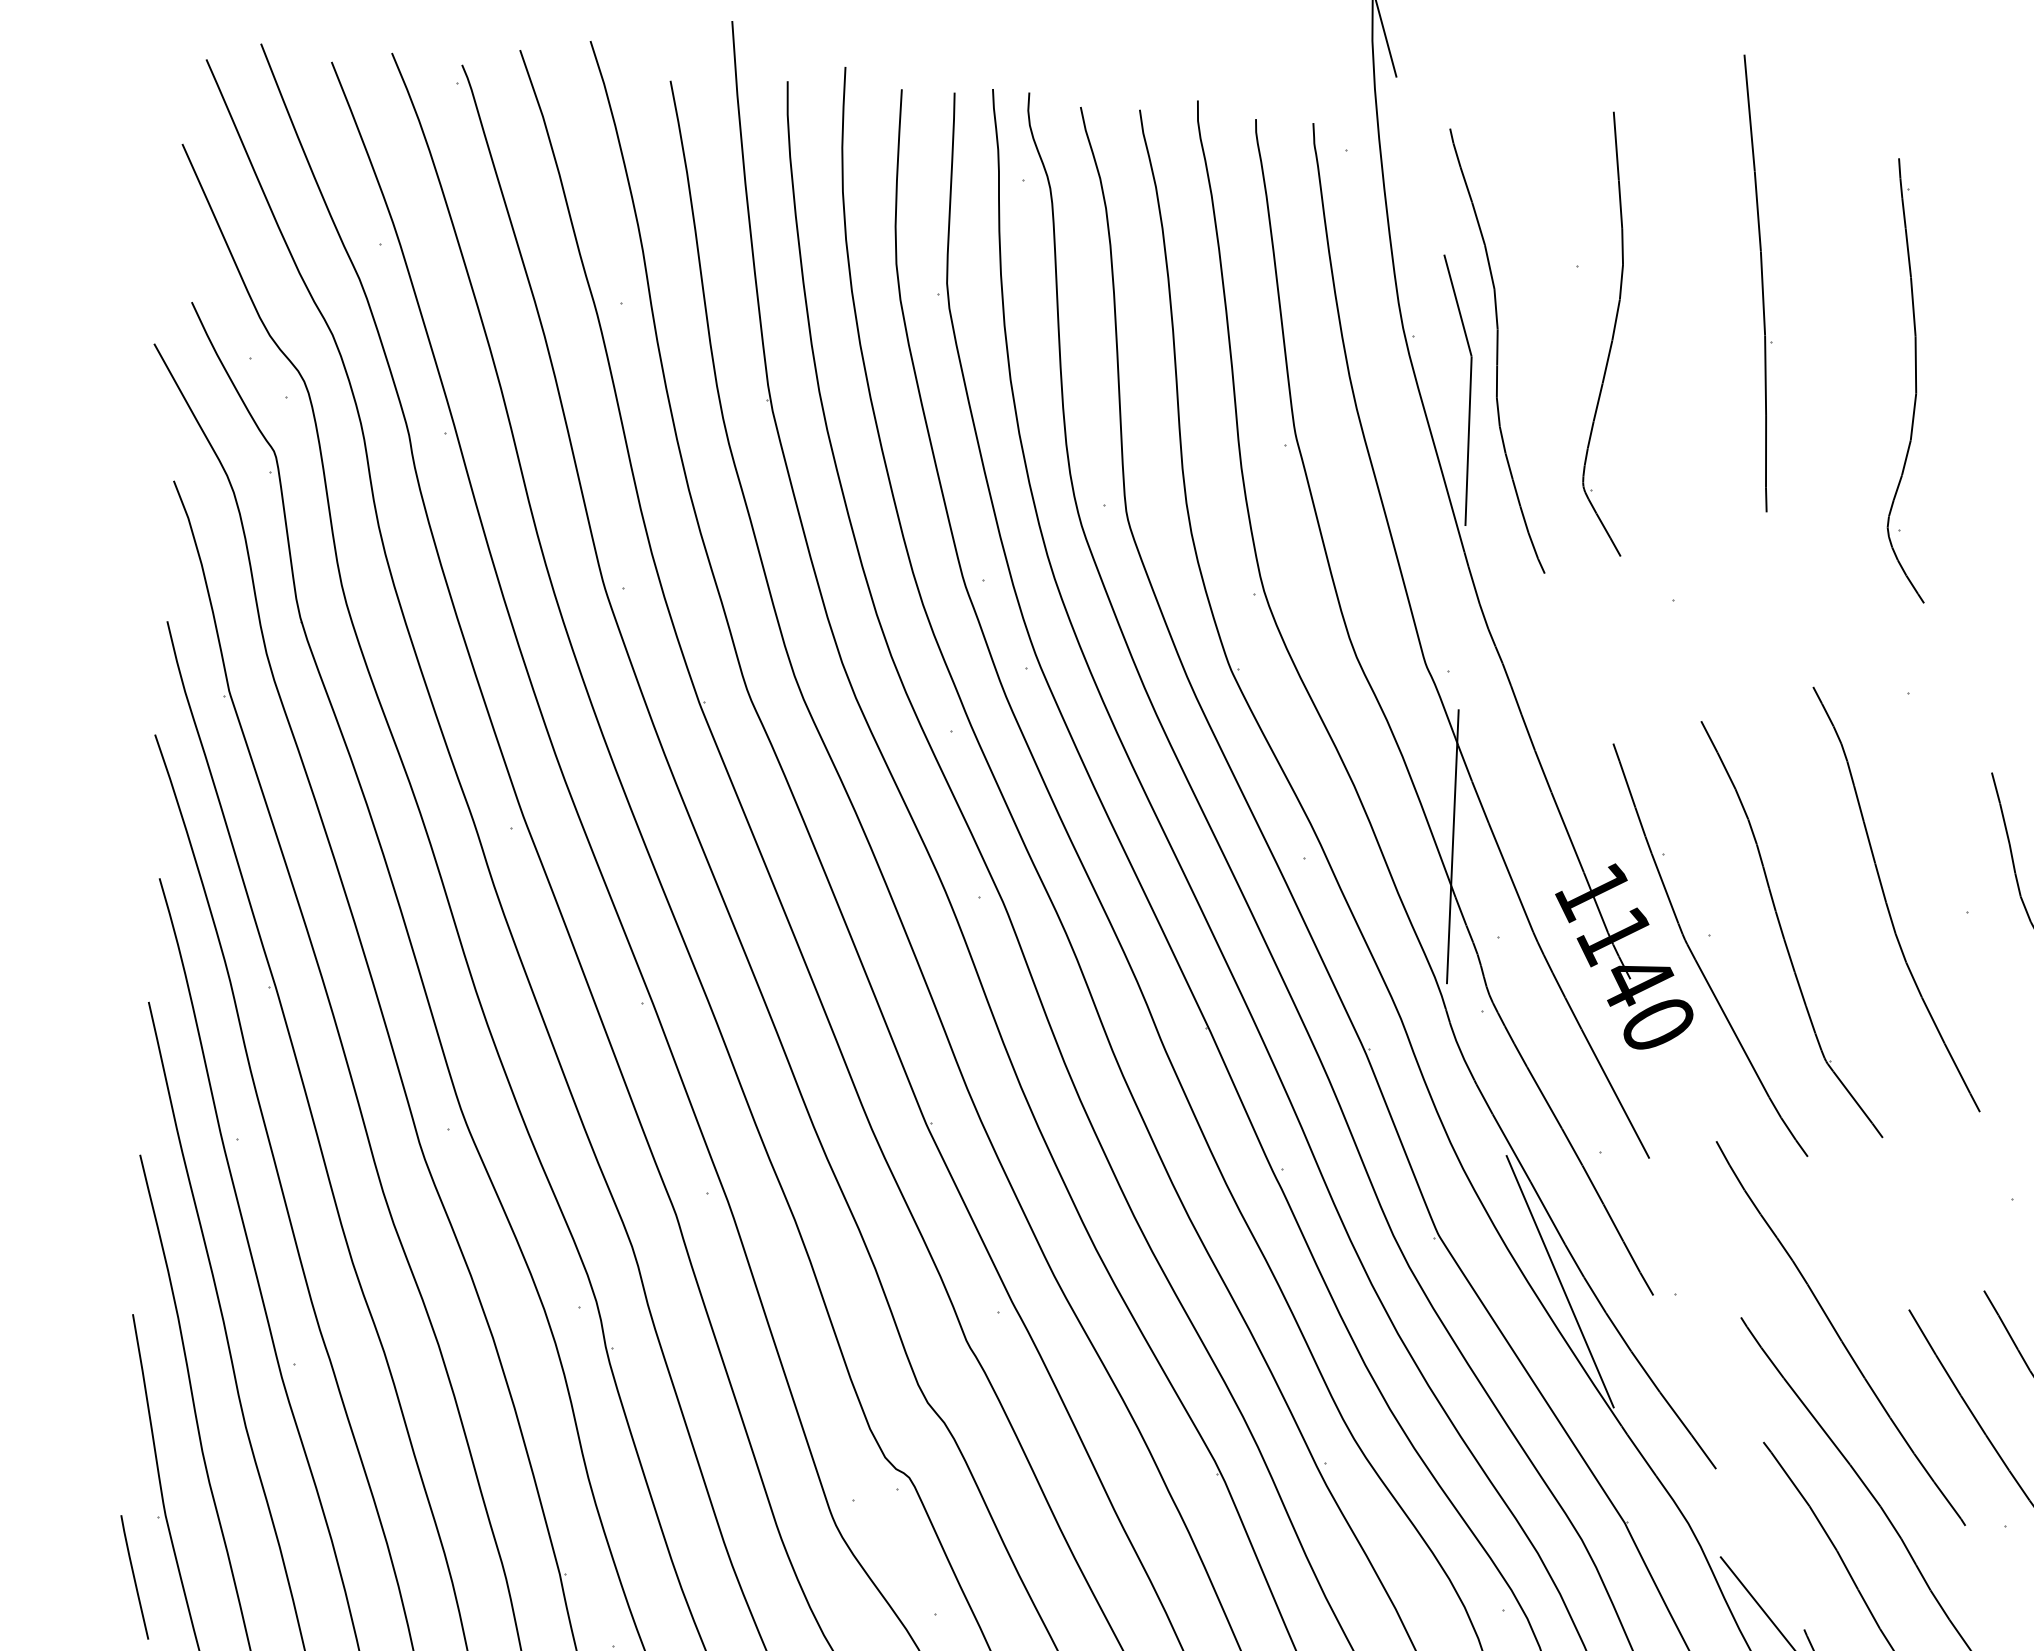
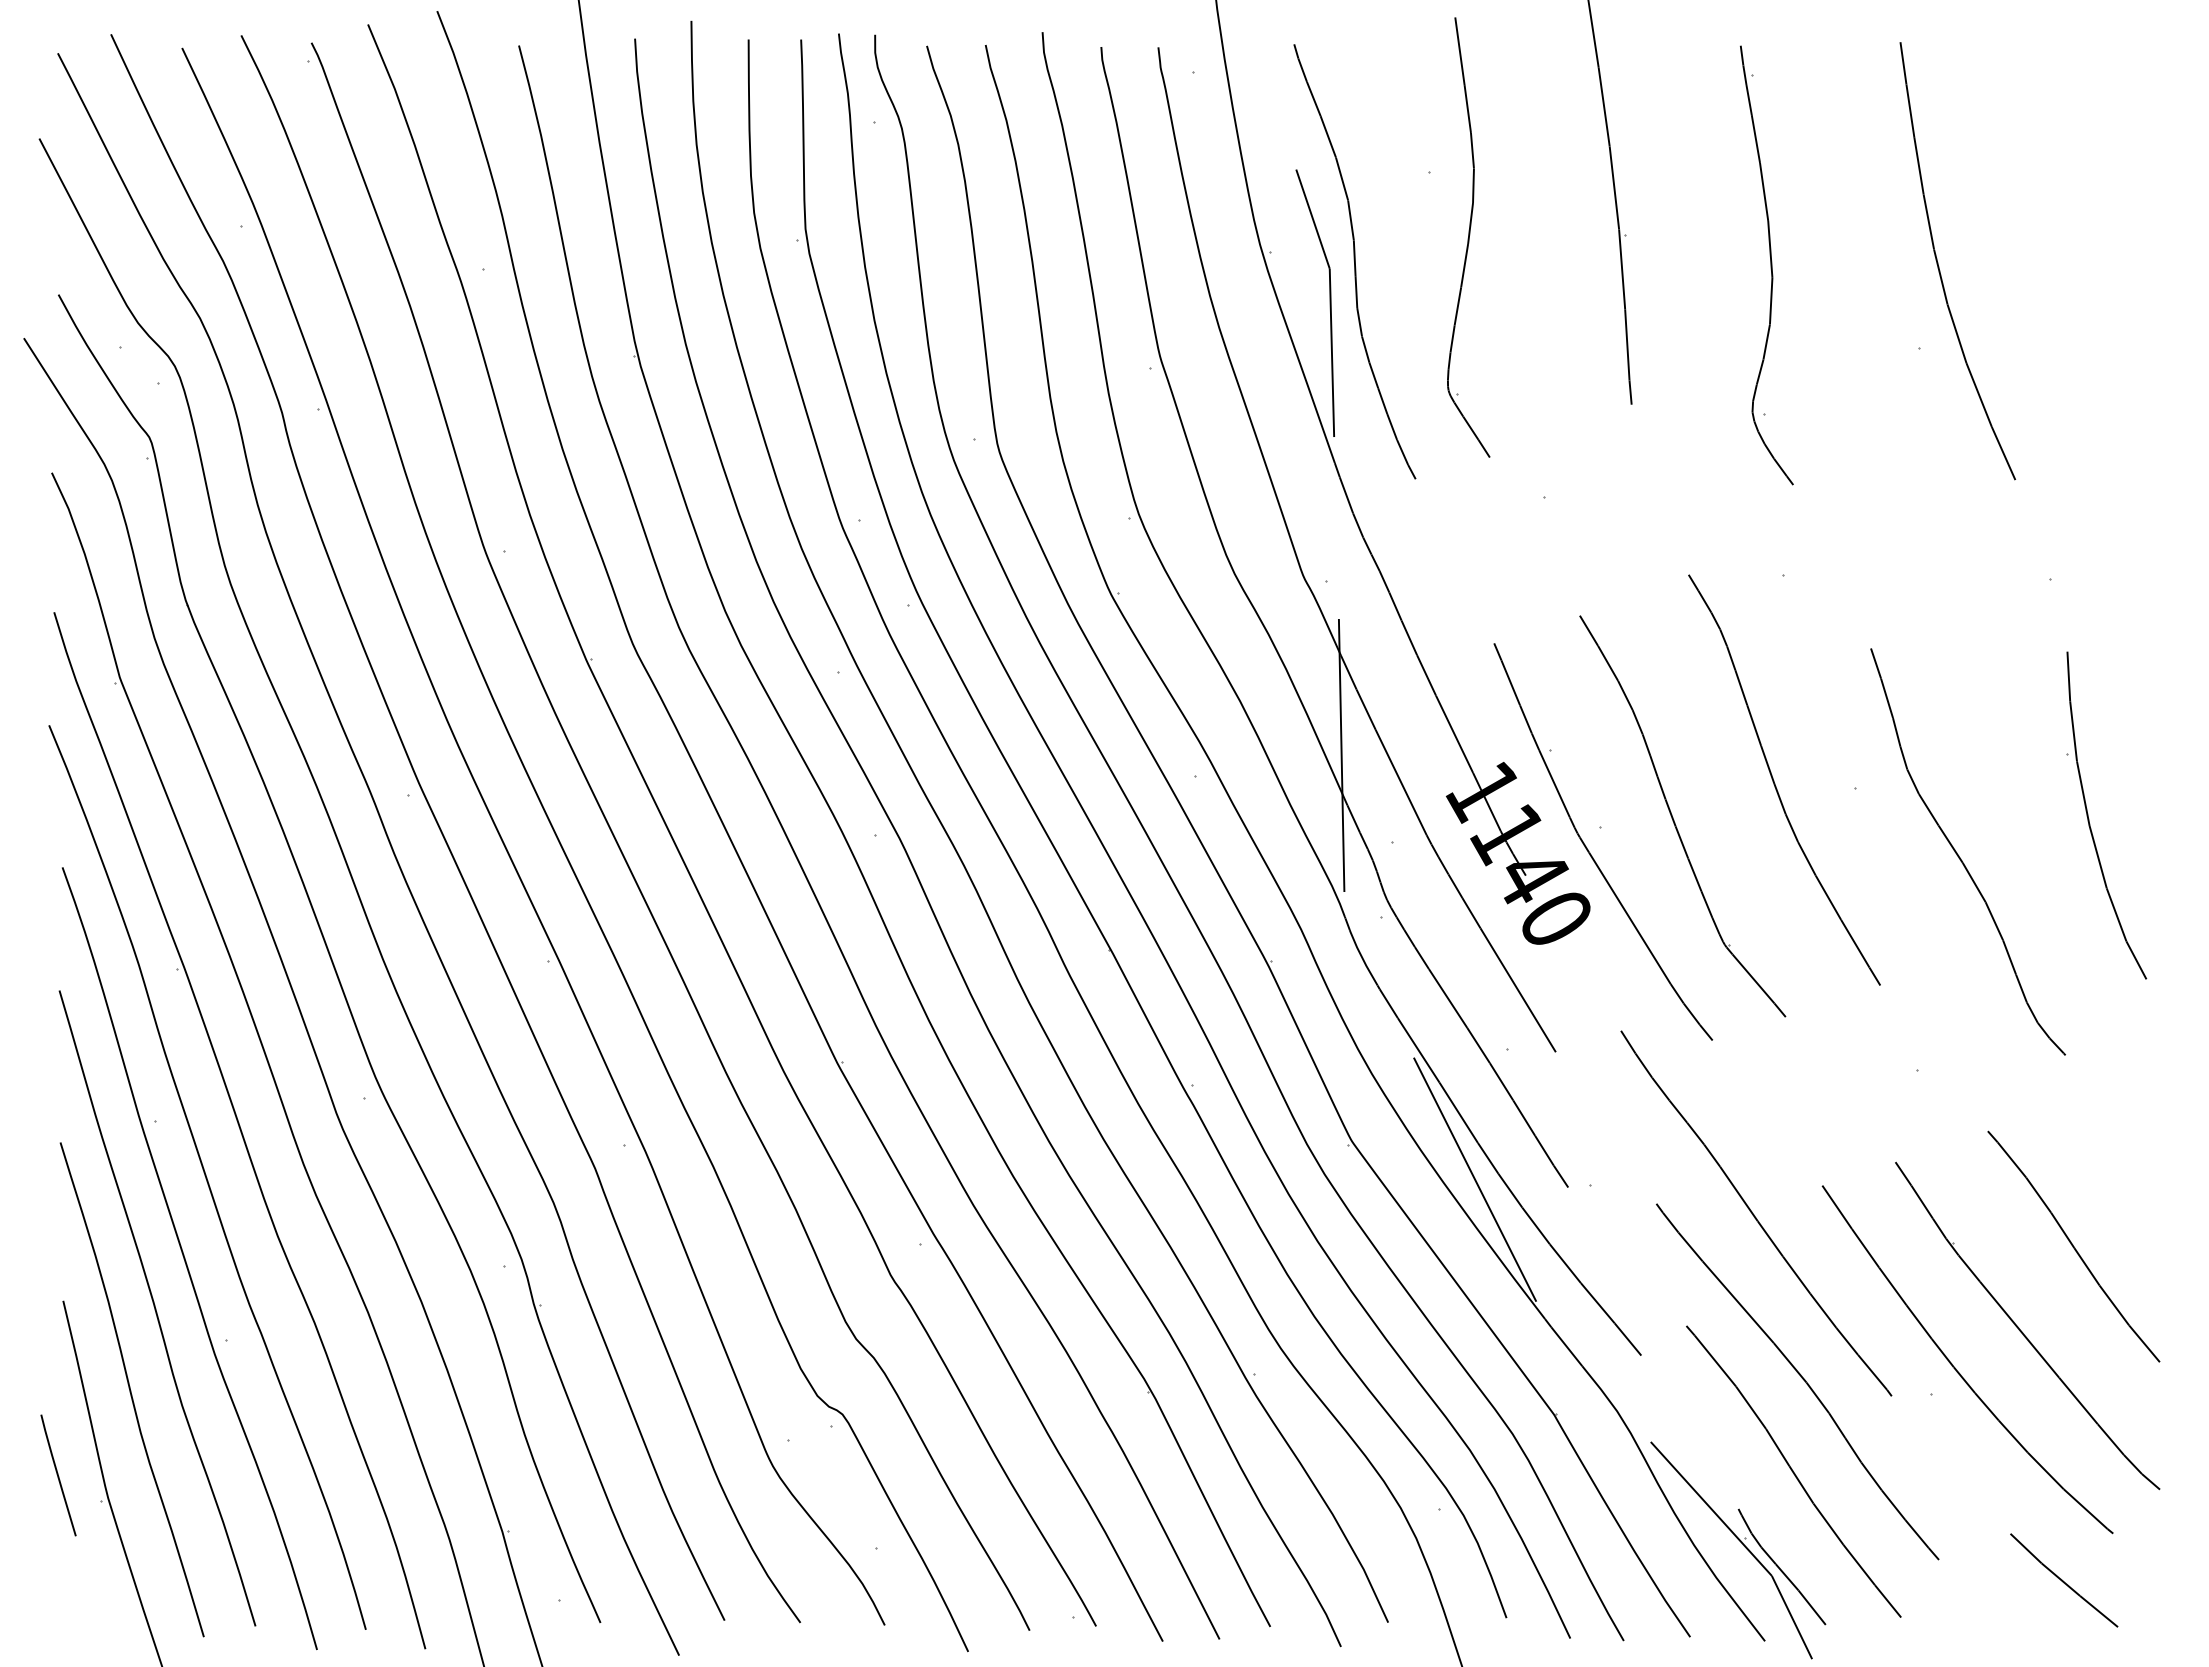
line: (134, 1577) -> (58, 1475), moved

